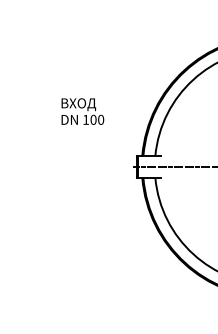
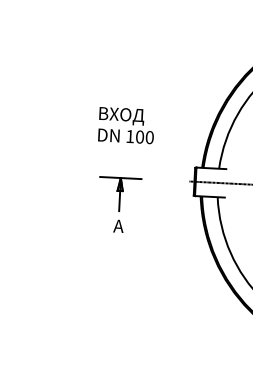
text: (82, 111) -> (126, 125), moved
part: (80, 187) -> (119, 204), added

